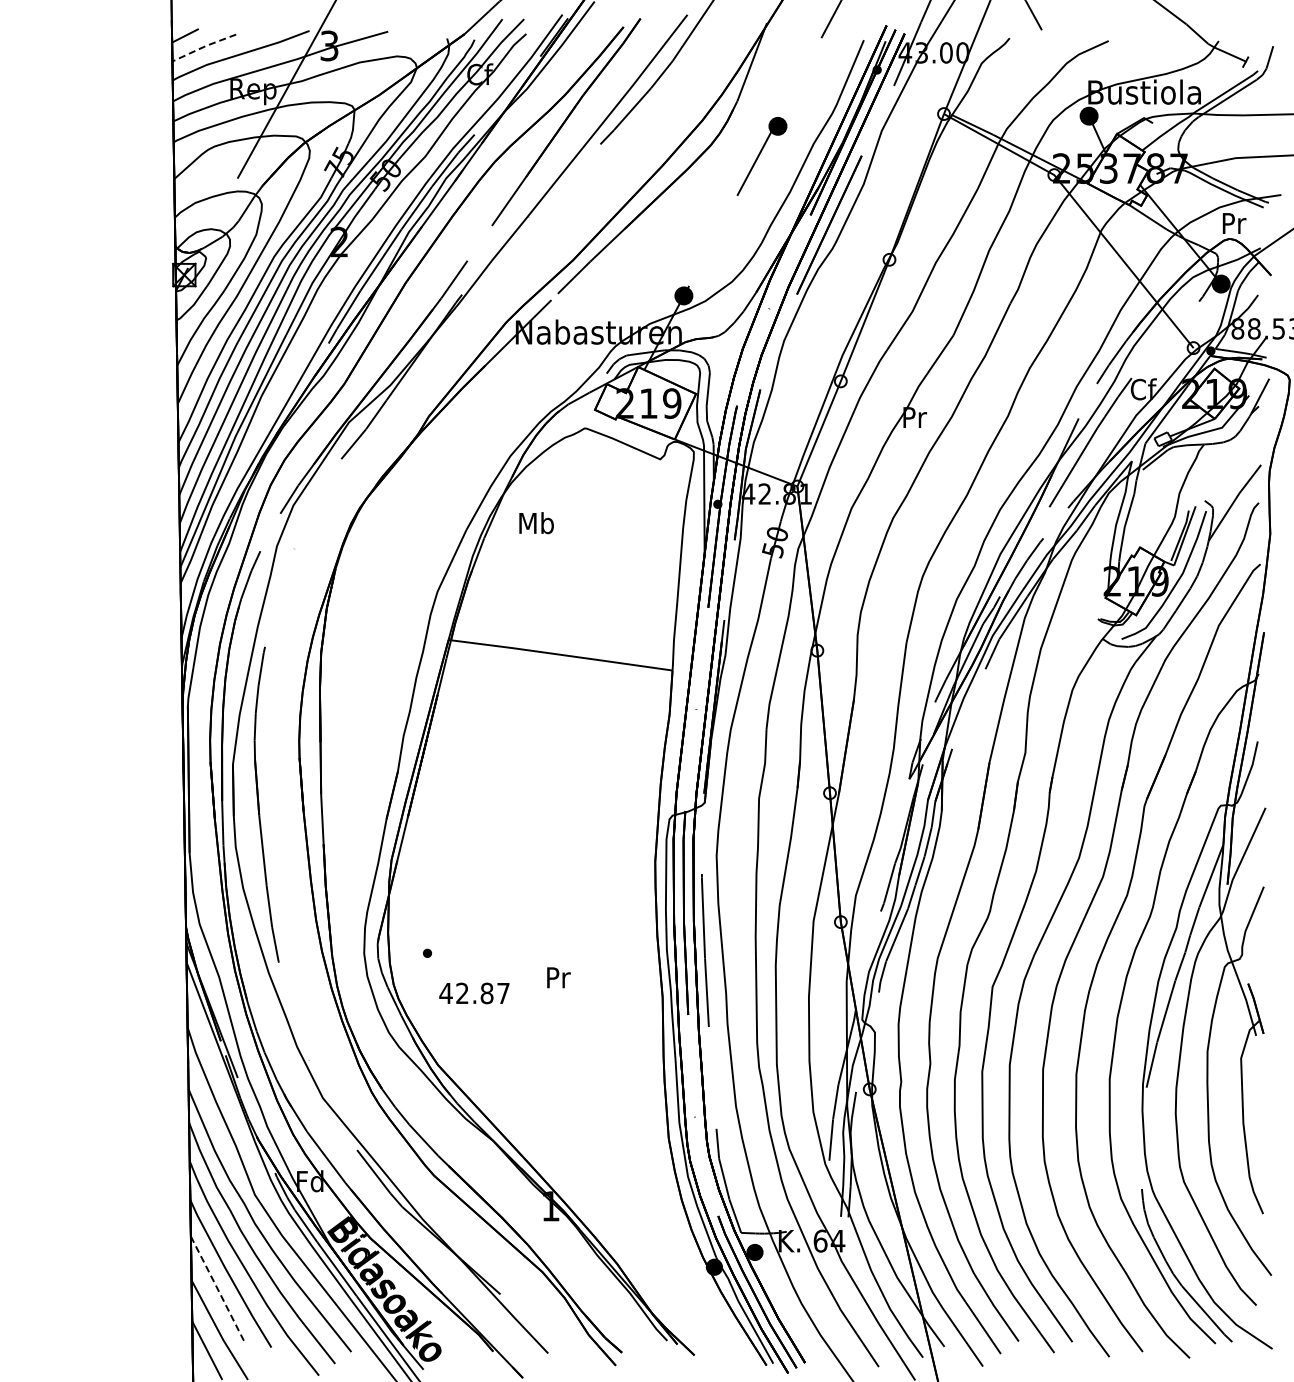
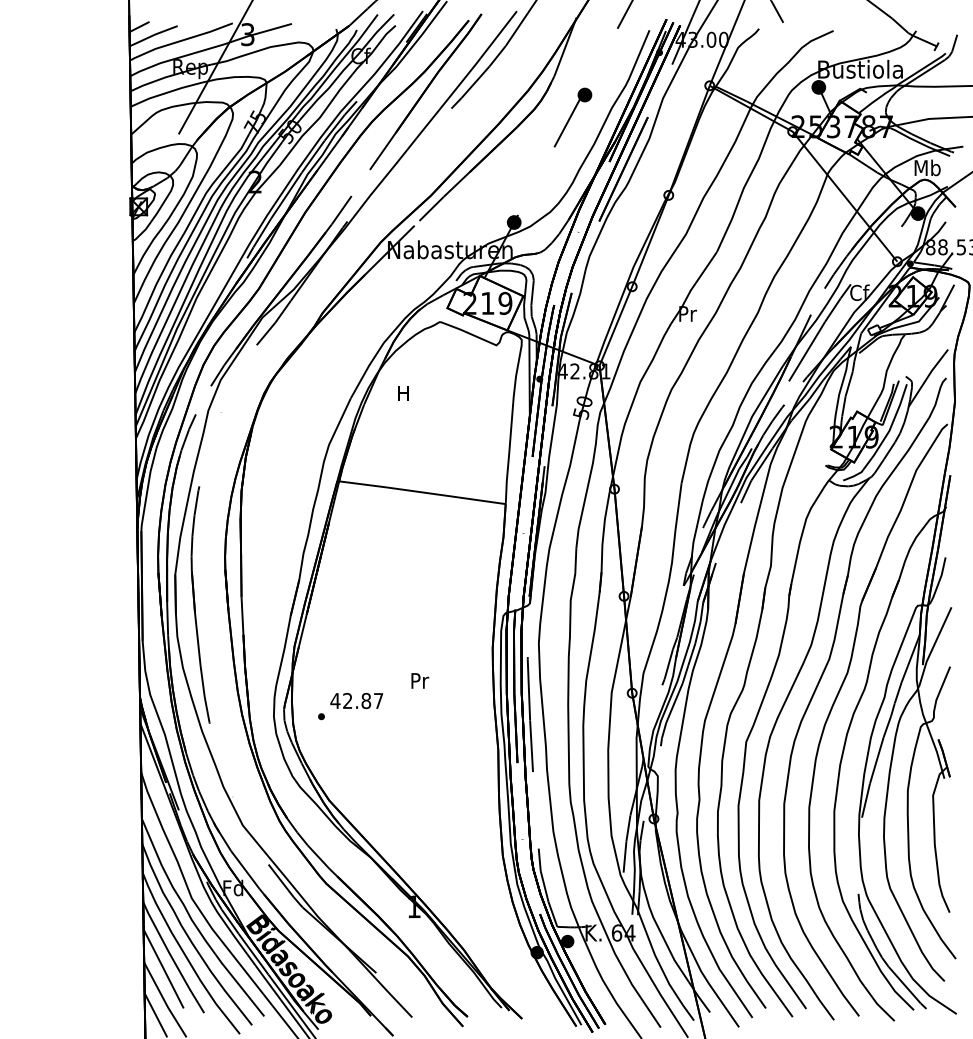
line: (203, 47) -> (153, 35), dashed -> solid
text: (1233, 223) -> (927, 168), Pr -> Mb
text: (536, 523) -> (403, 393), Mb -> H
text: (558, 977) -> (419, 680), moved
text: (474, 993) -> (356, 701), moved
line: (217, 1288) -> (163, 968), dashed -> solid

